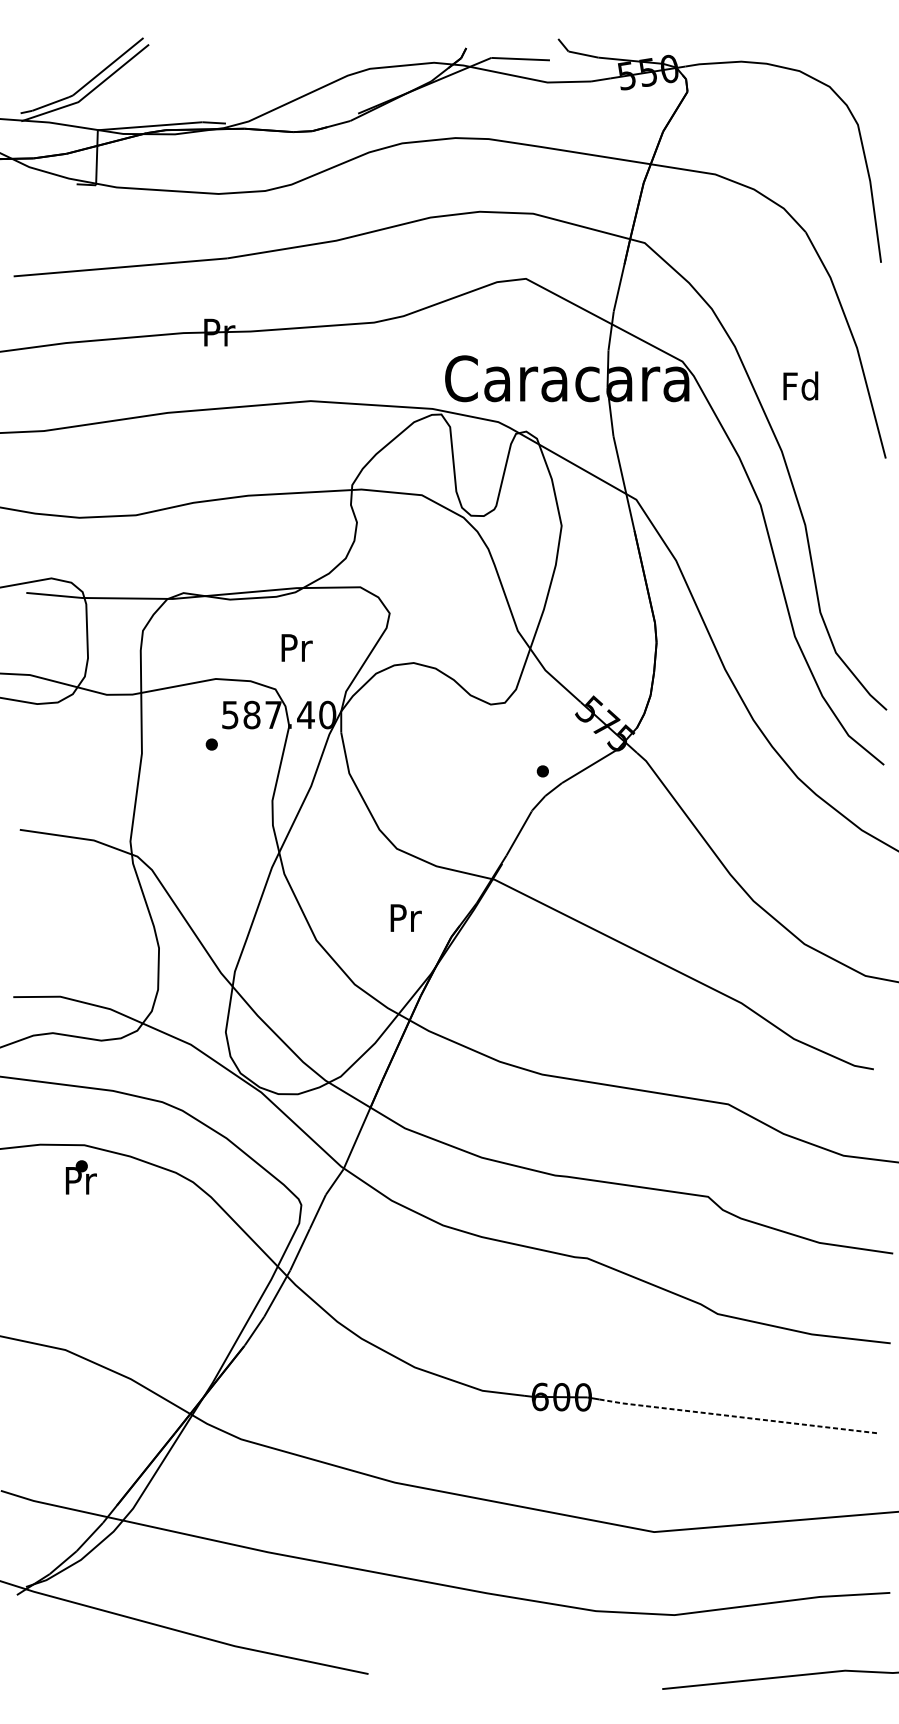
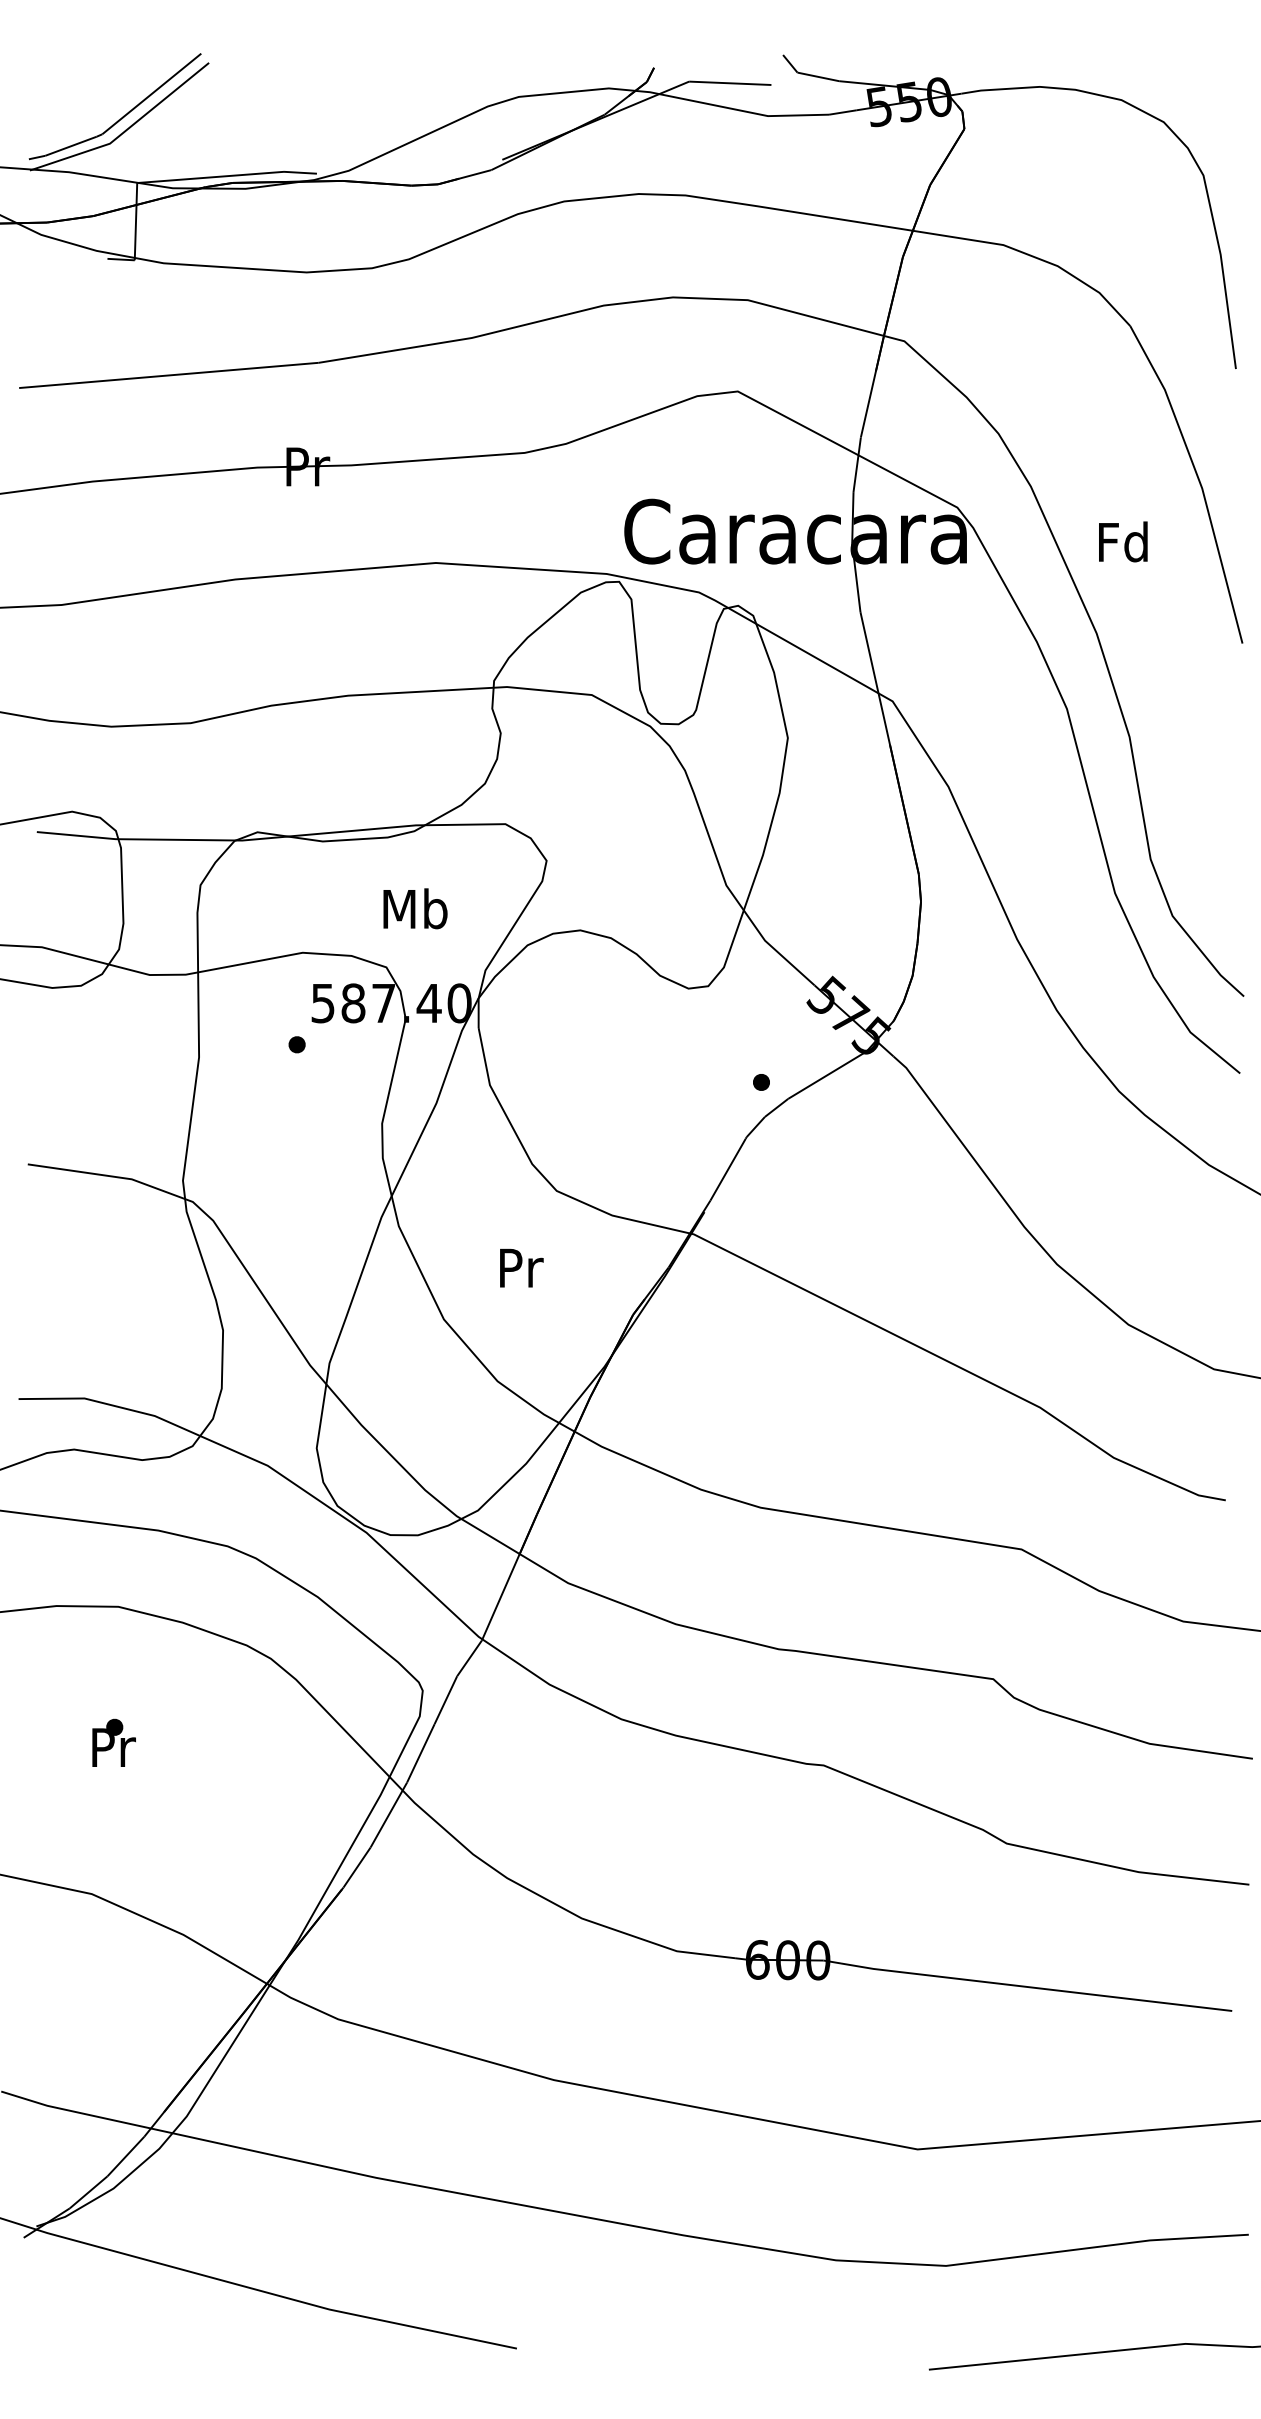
text: (296, 647) -> (415, 908), Pr -> Mb
text: (406, 917) -> (521, 1267), moved
text: (80, 1177) -> (113, 1742), moved
line: (738, 1416) -> (1036, 1987), dashed -> solid

